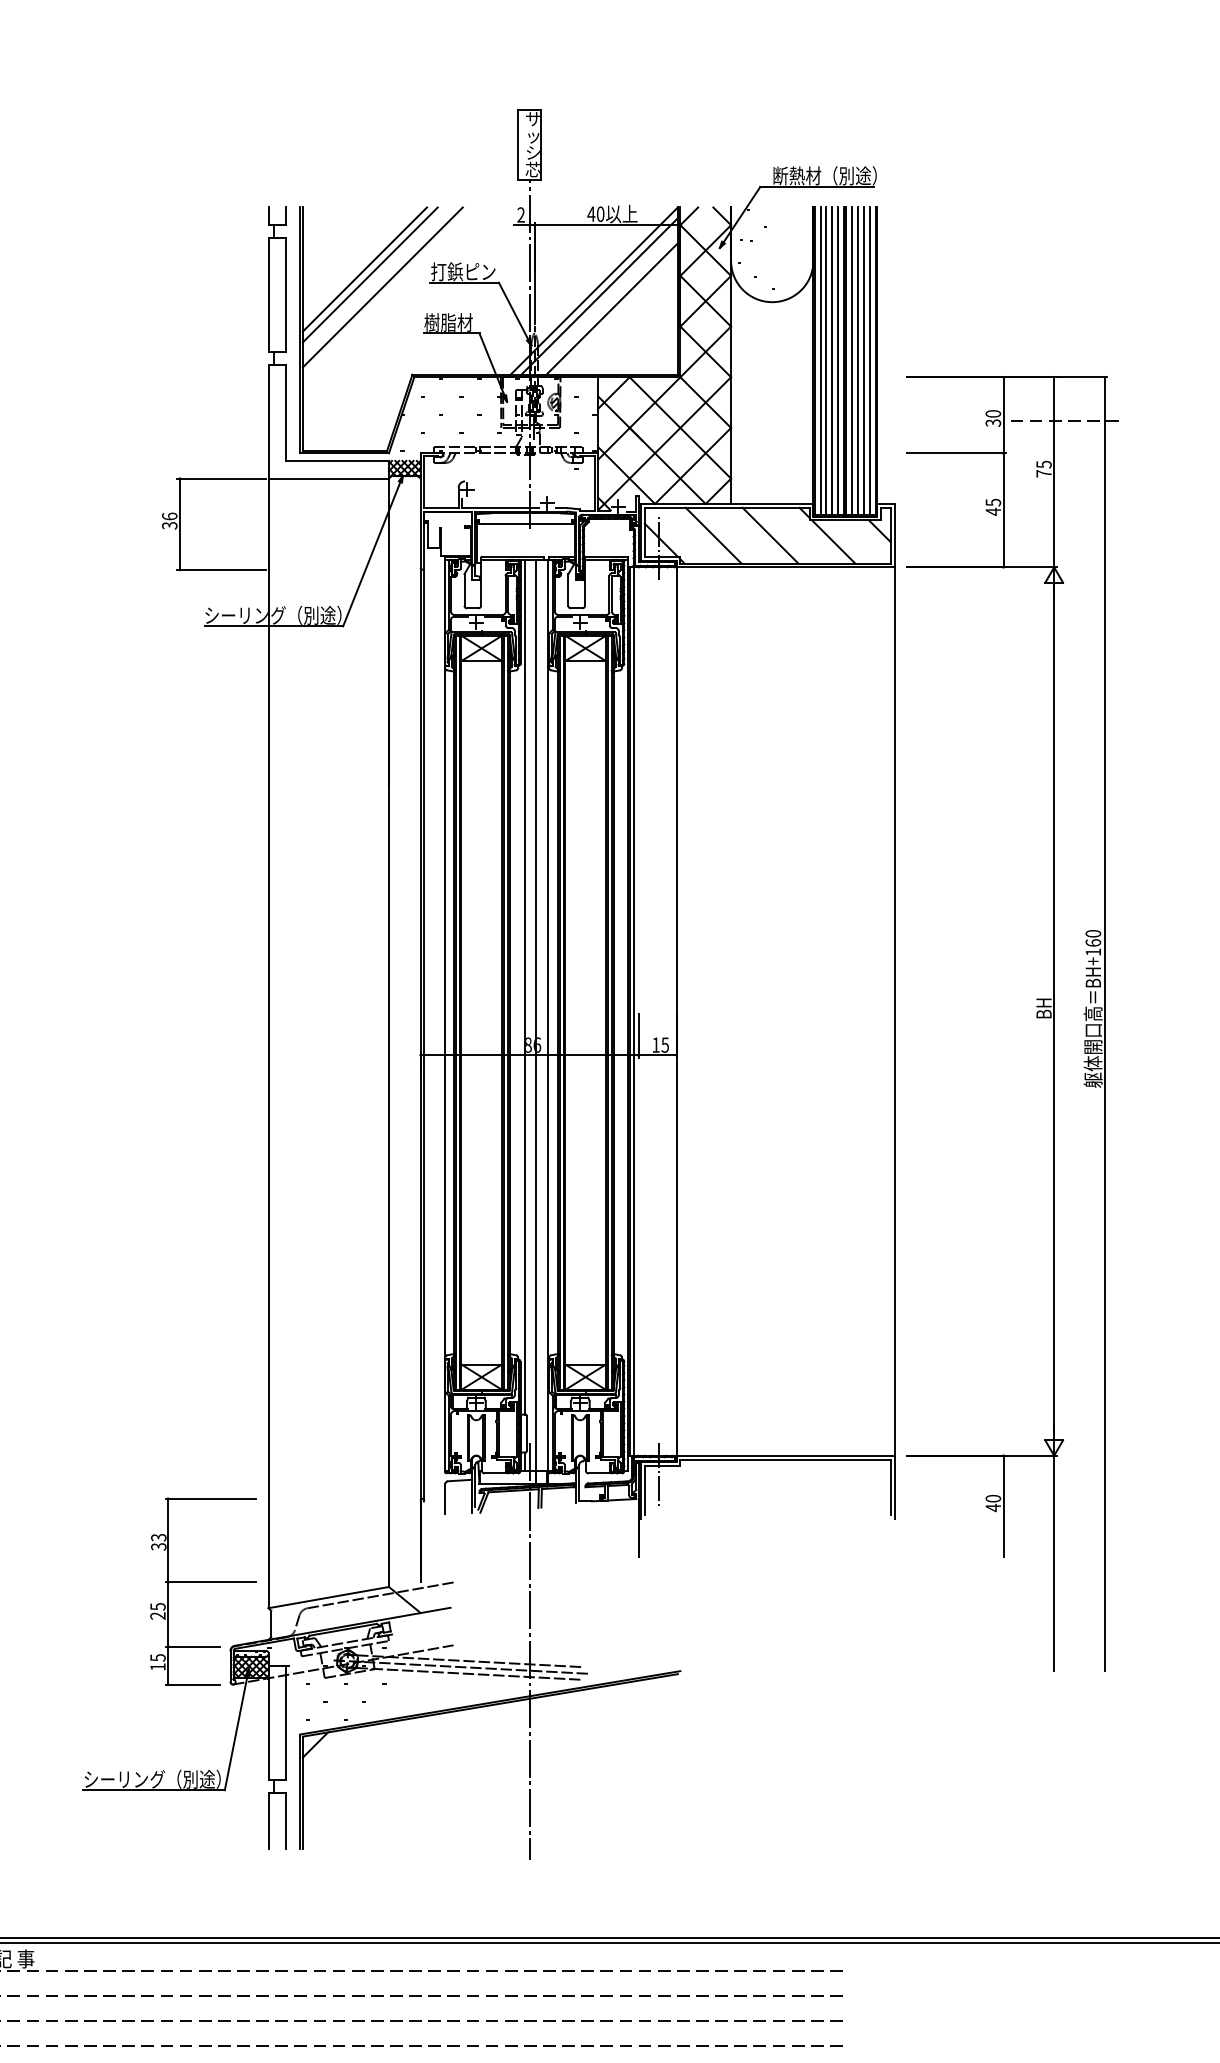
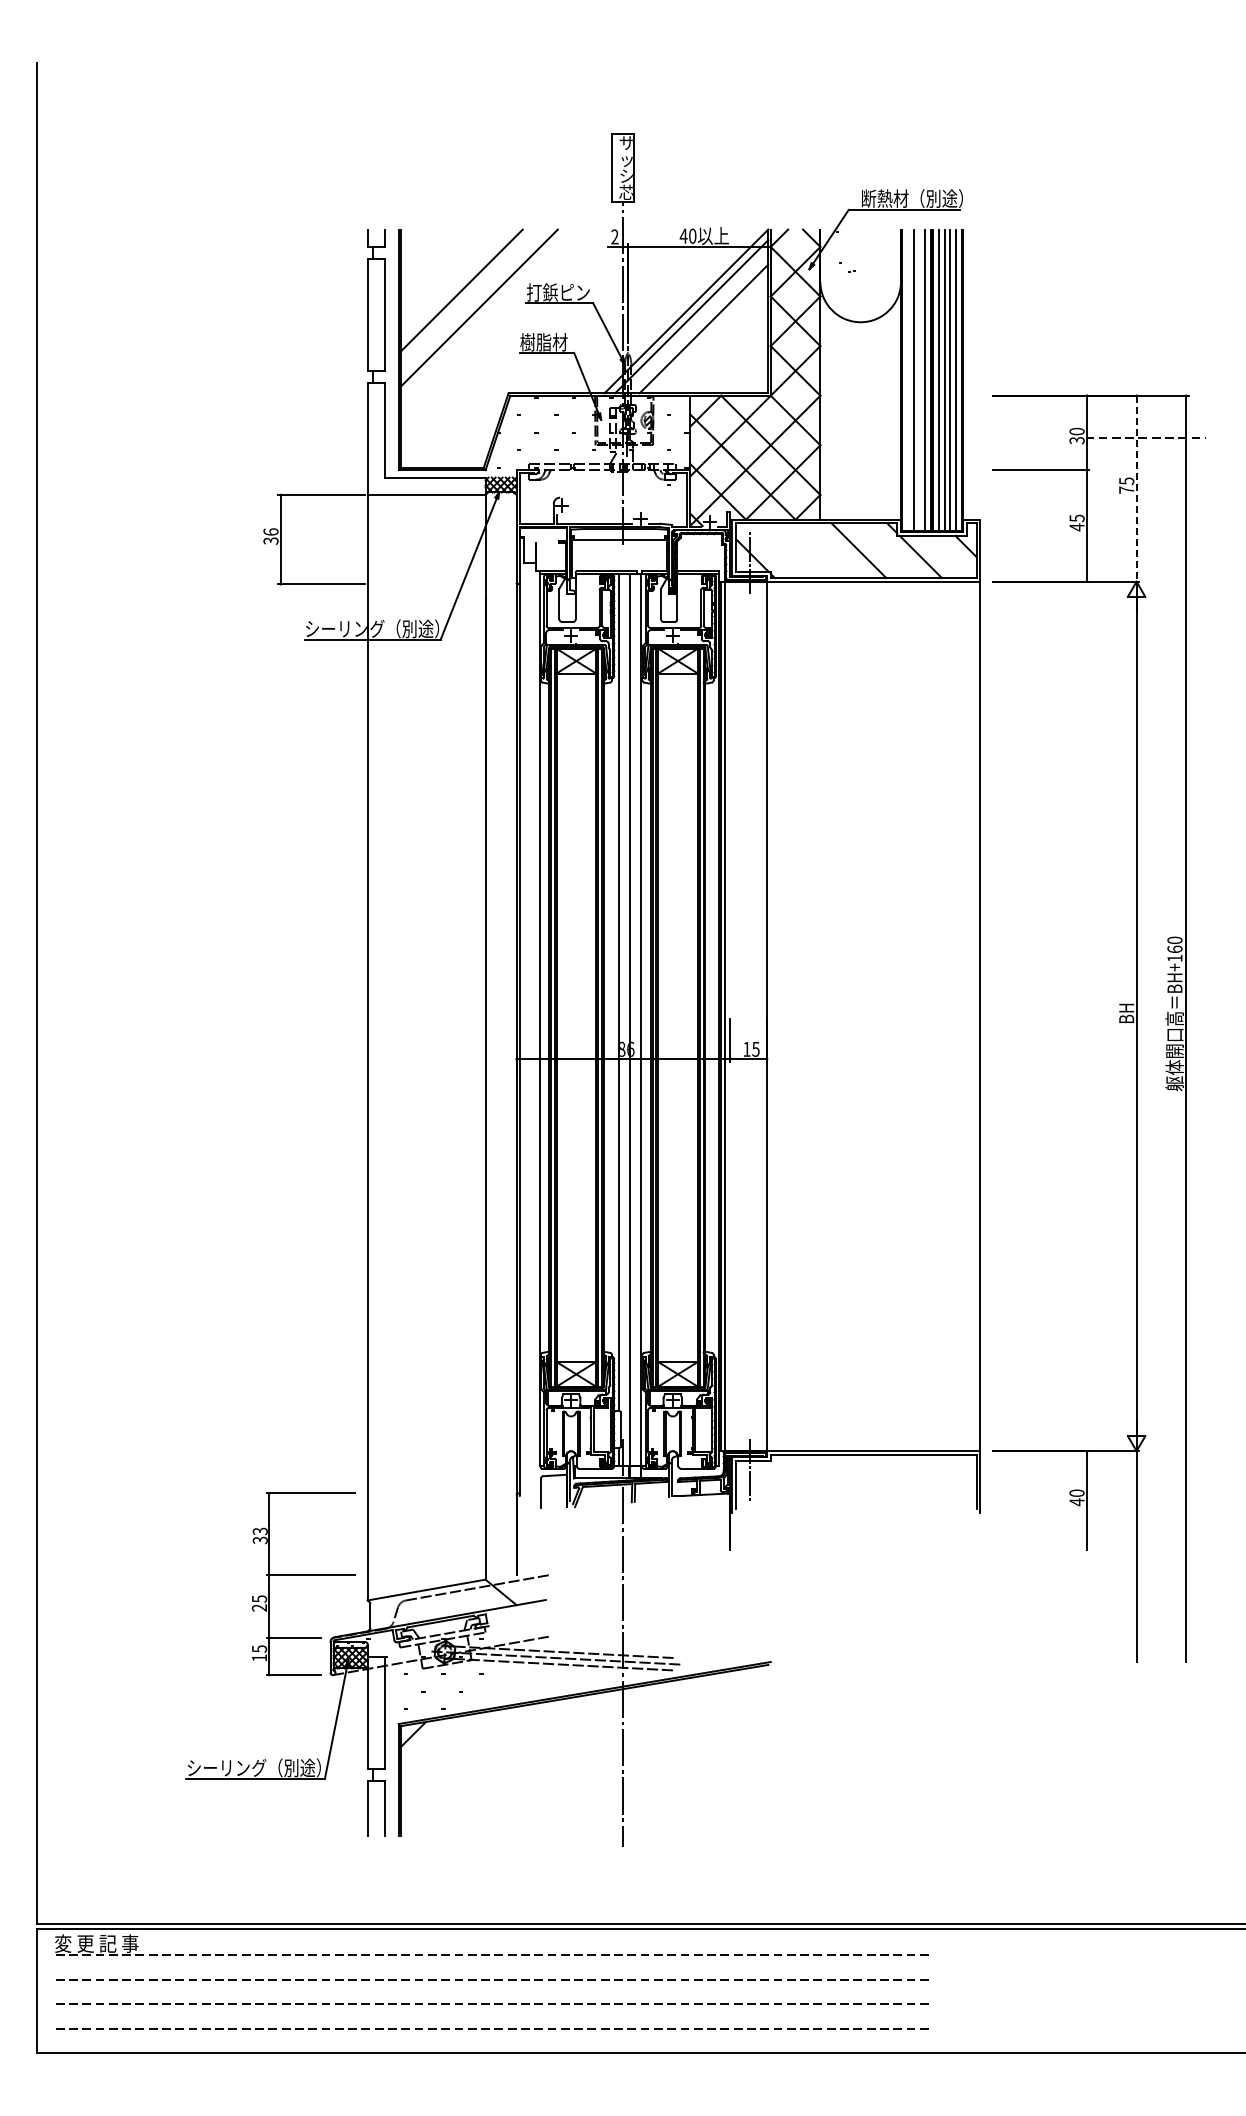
line: (370, 274) -> (467, 295), removed
line: (820, 360) -> (907, 379), removed
line: (832, 360) -> (919, 379), removed
line: (1054, 473) -> (1136, 489), solid -> dashed
line: (713, 535) -> (803, 550), removed

